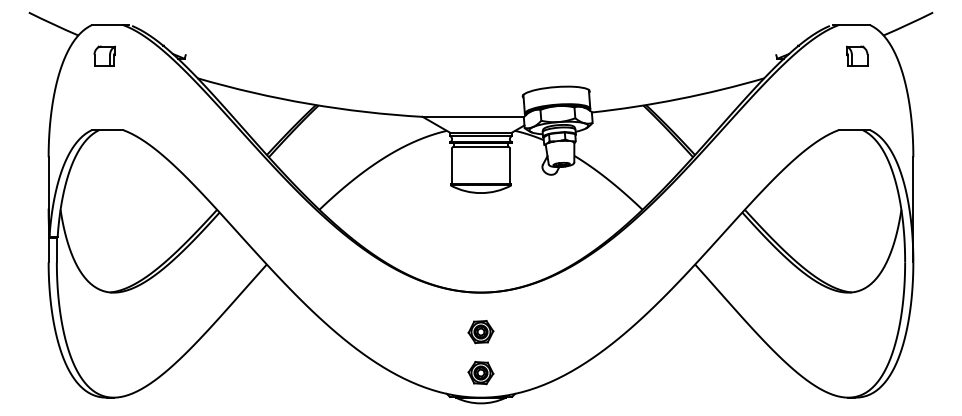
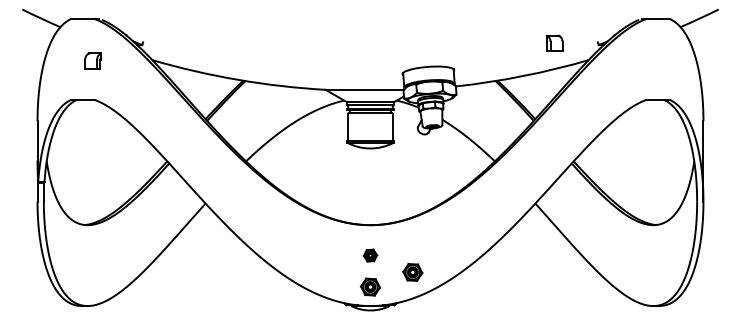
part: (104, 55) -> (92, 60), moved
part: (857, 55) -> (554, 42), moved
part: (480, 332) -> (370, 255), size x0.7
part: (535, 354) -> (412, 272), added

